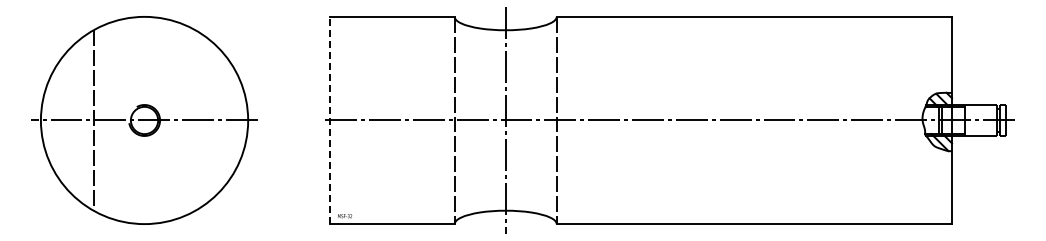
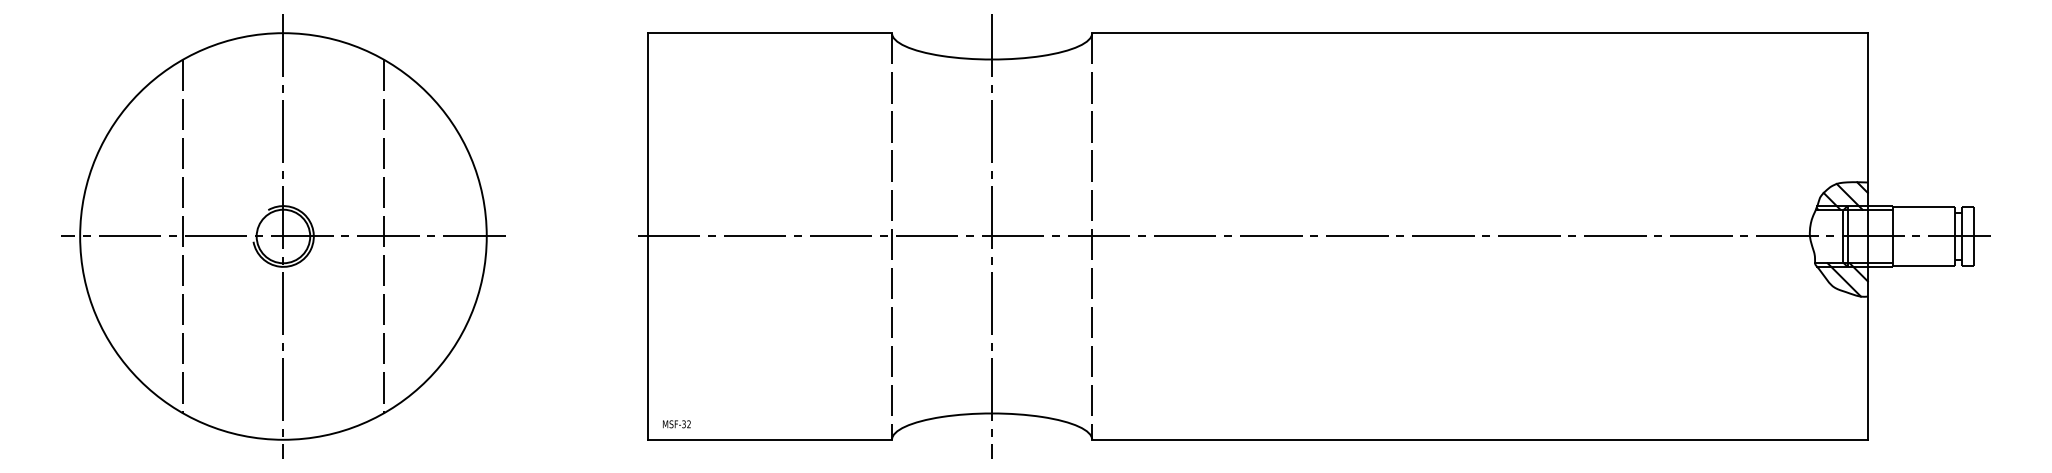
line: (144, 120) -> (283, 236), added
line: (195, 120) -> (383, 236), added
line: (330, 120) -> (648, 236), dashed -> solid

